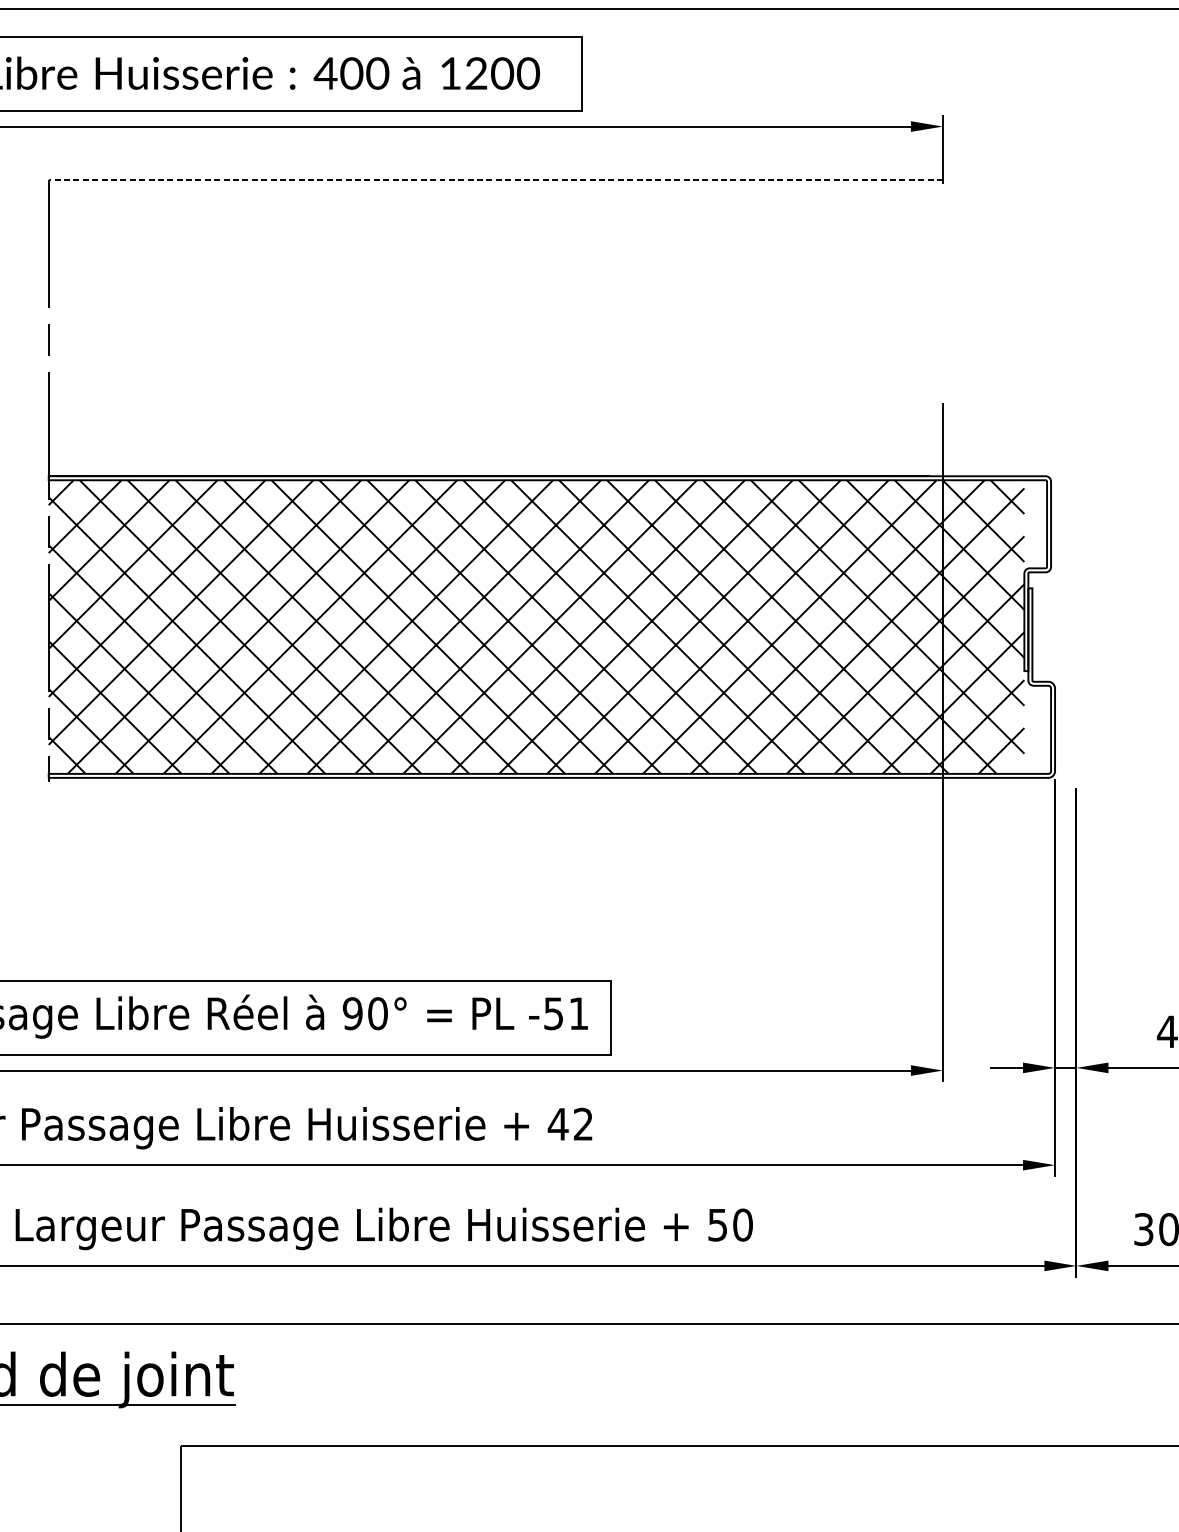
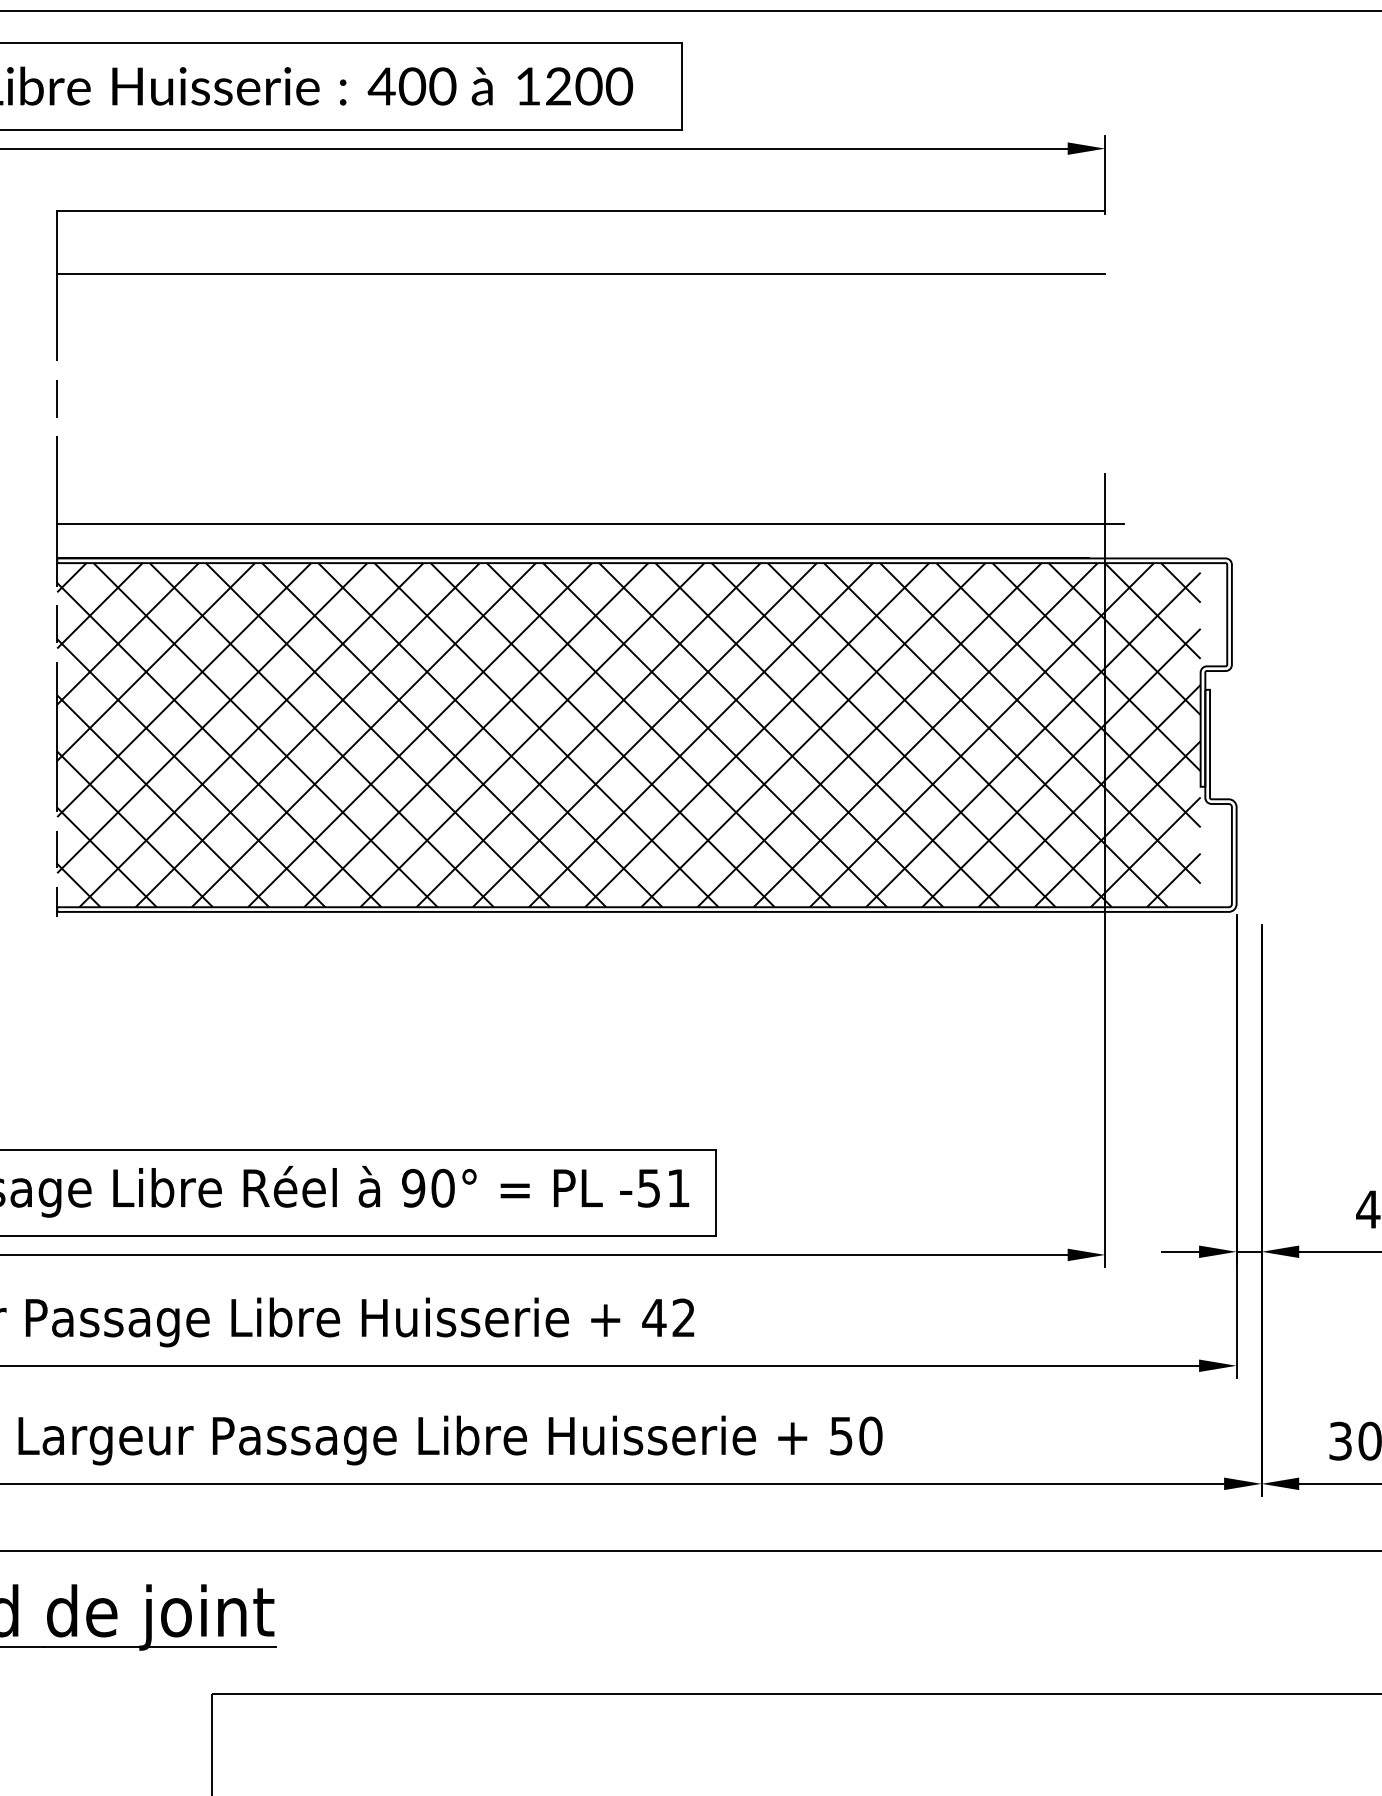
line: (496, 180) -> (581, 211), dashed -> solid
line: (496, 233) -> (581, 273), added
line: (503, 446) -> (590, 523), added

